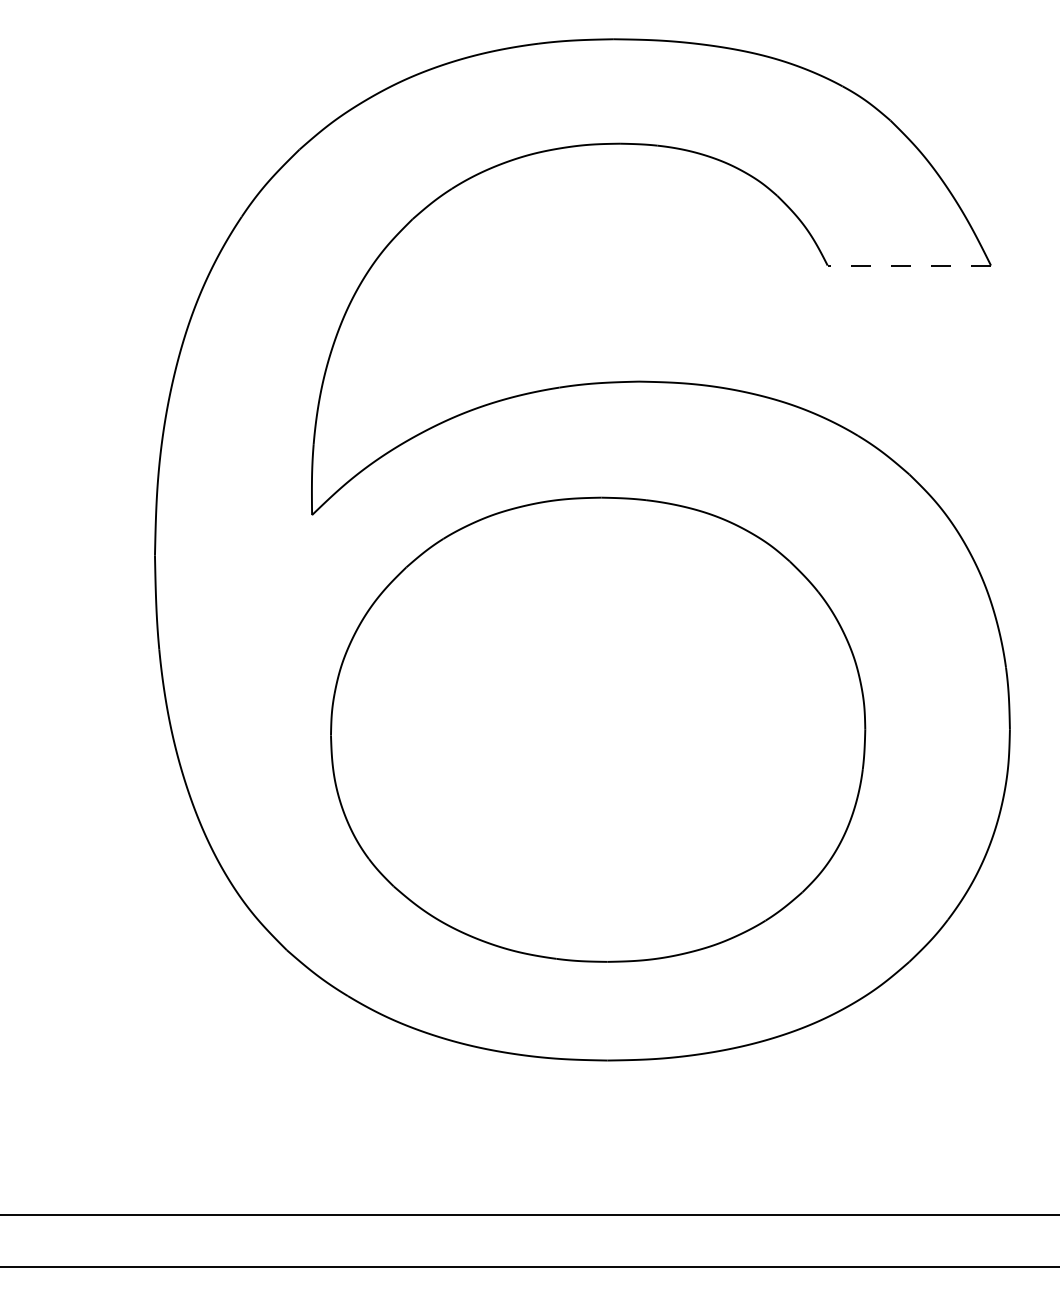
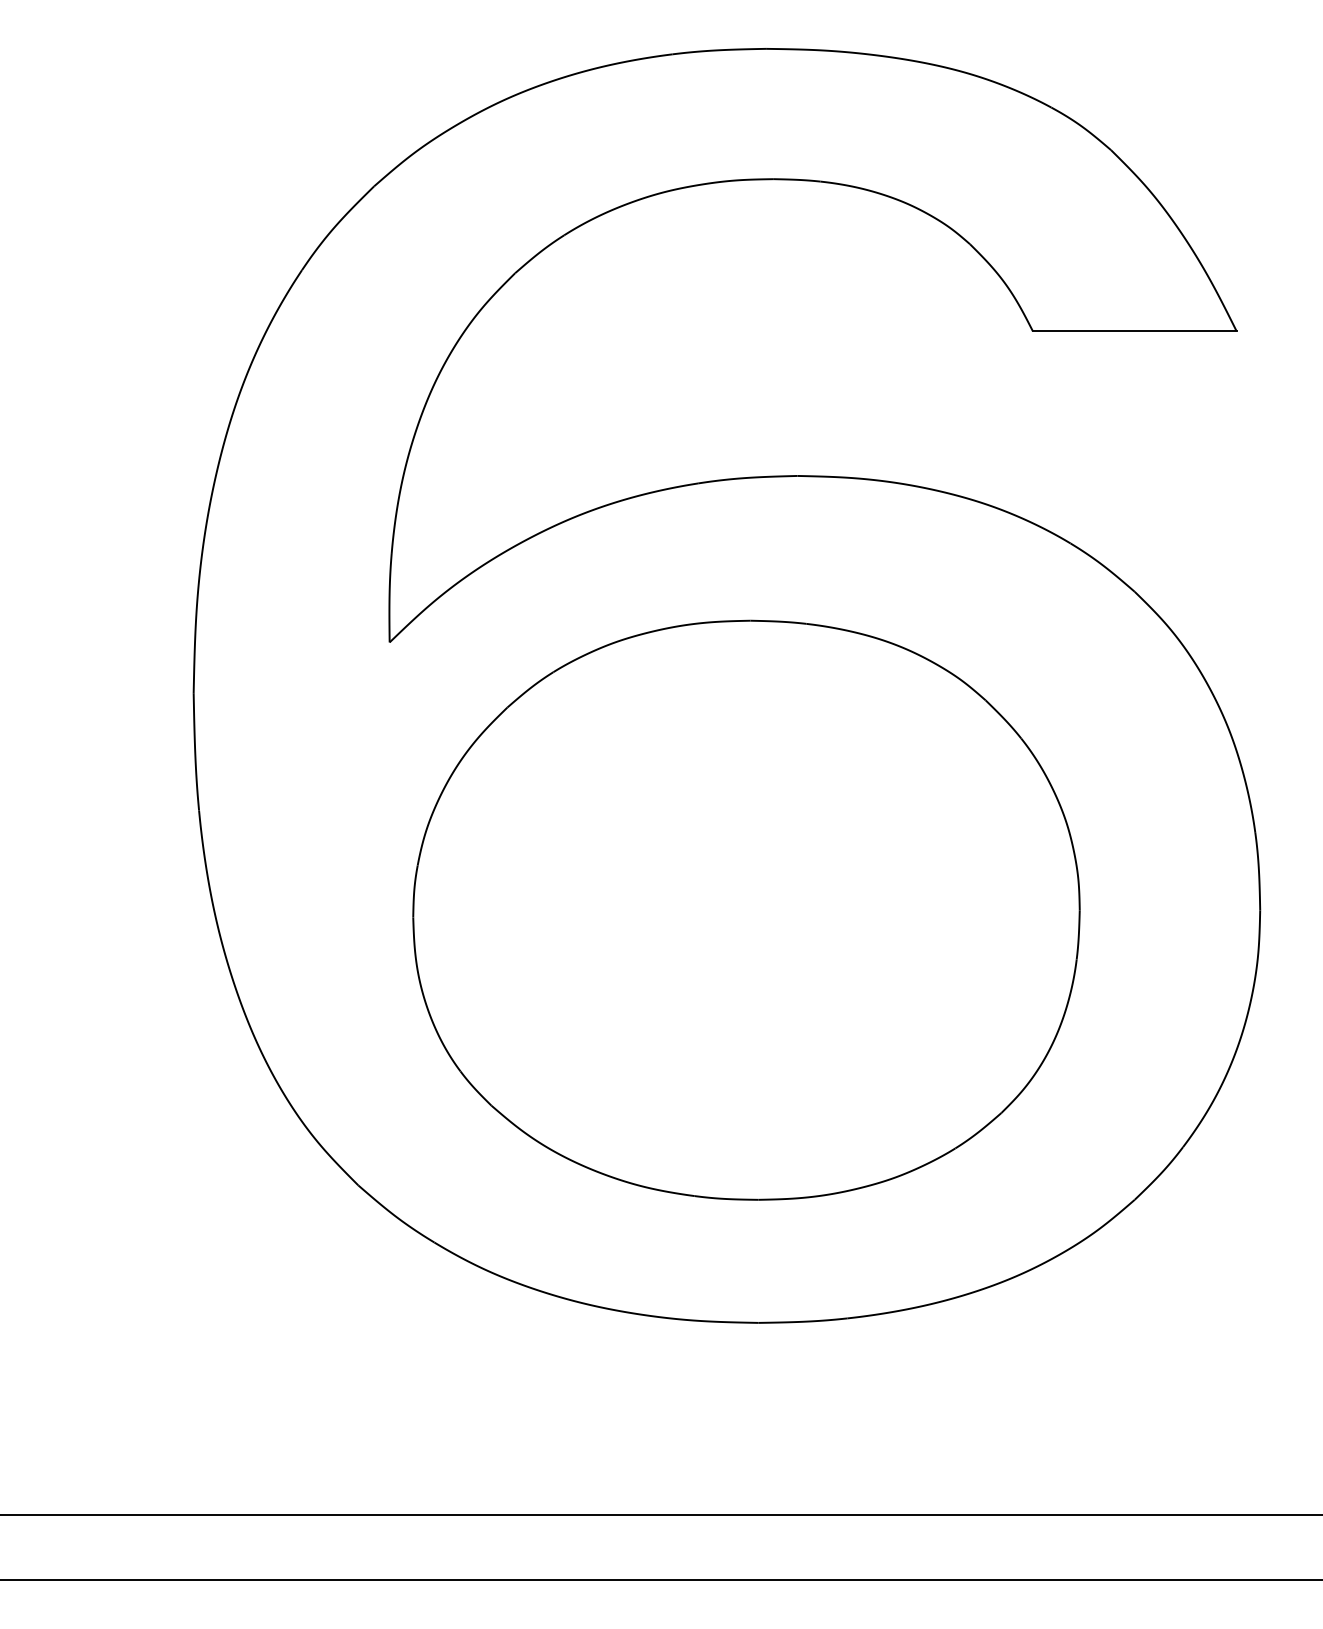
line: (909, 265) -> (1134, 331), dashed -> solid

